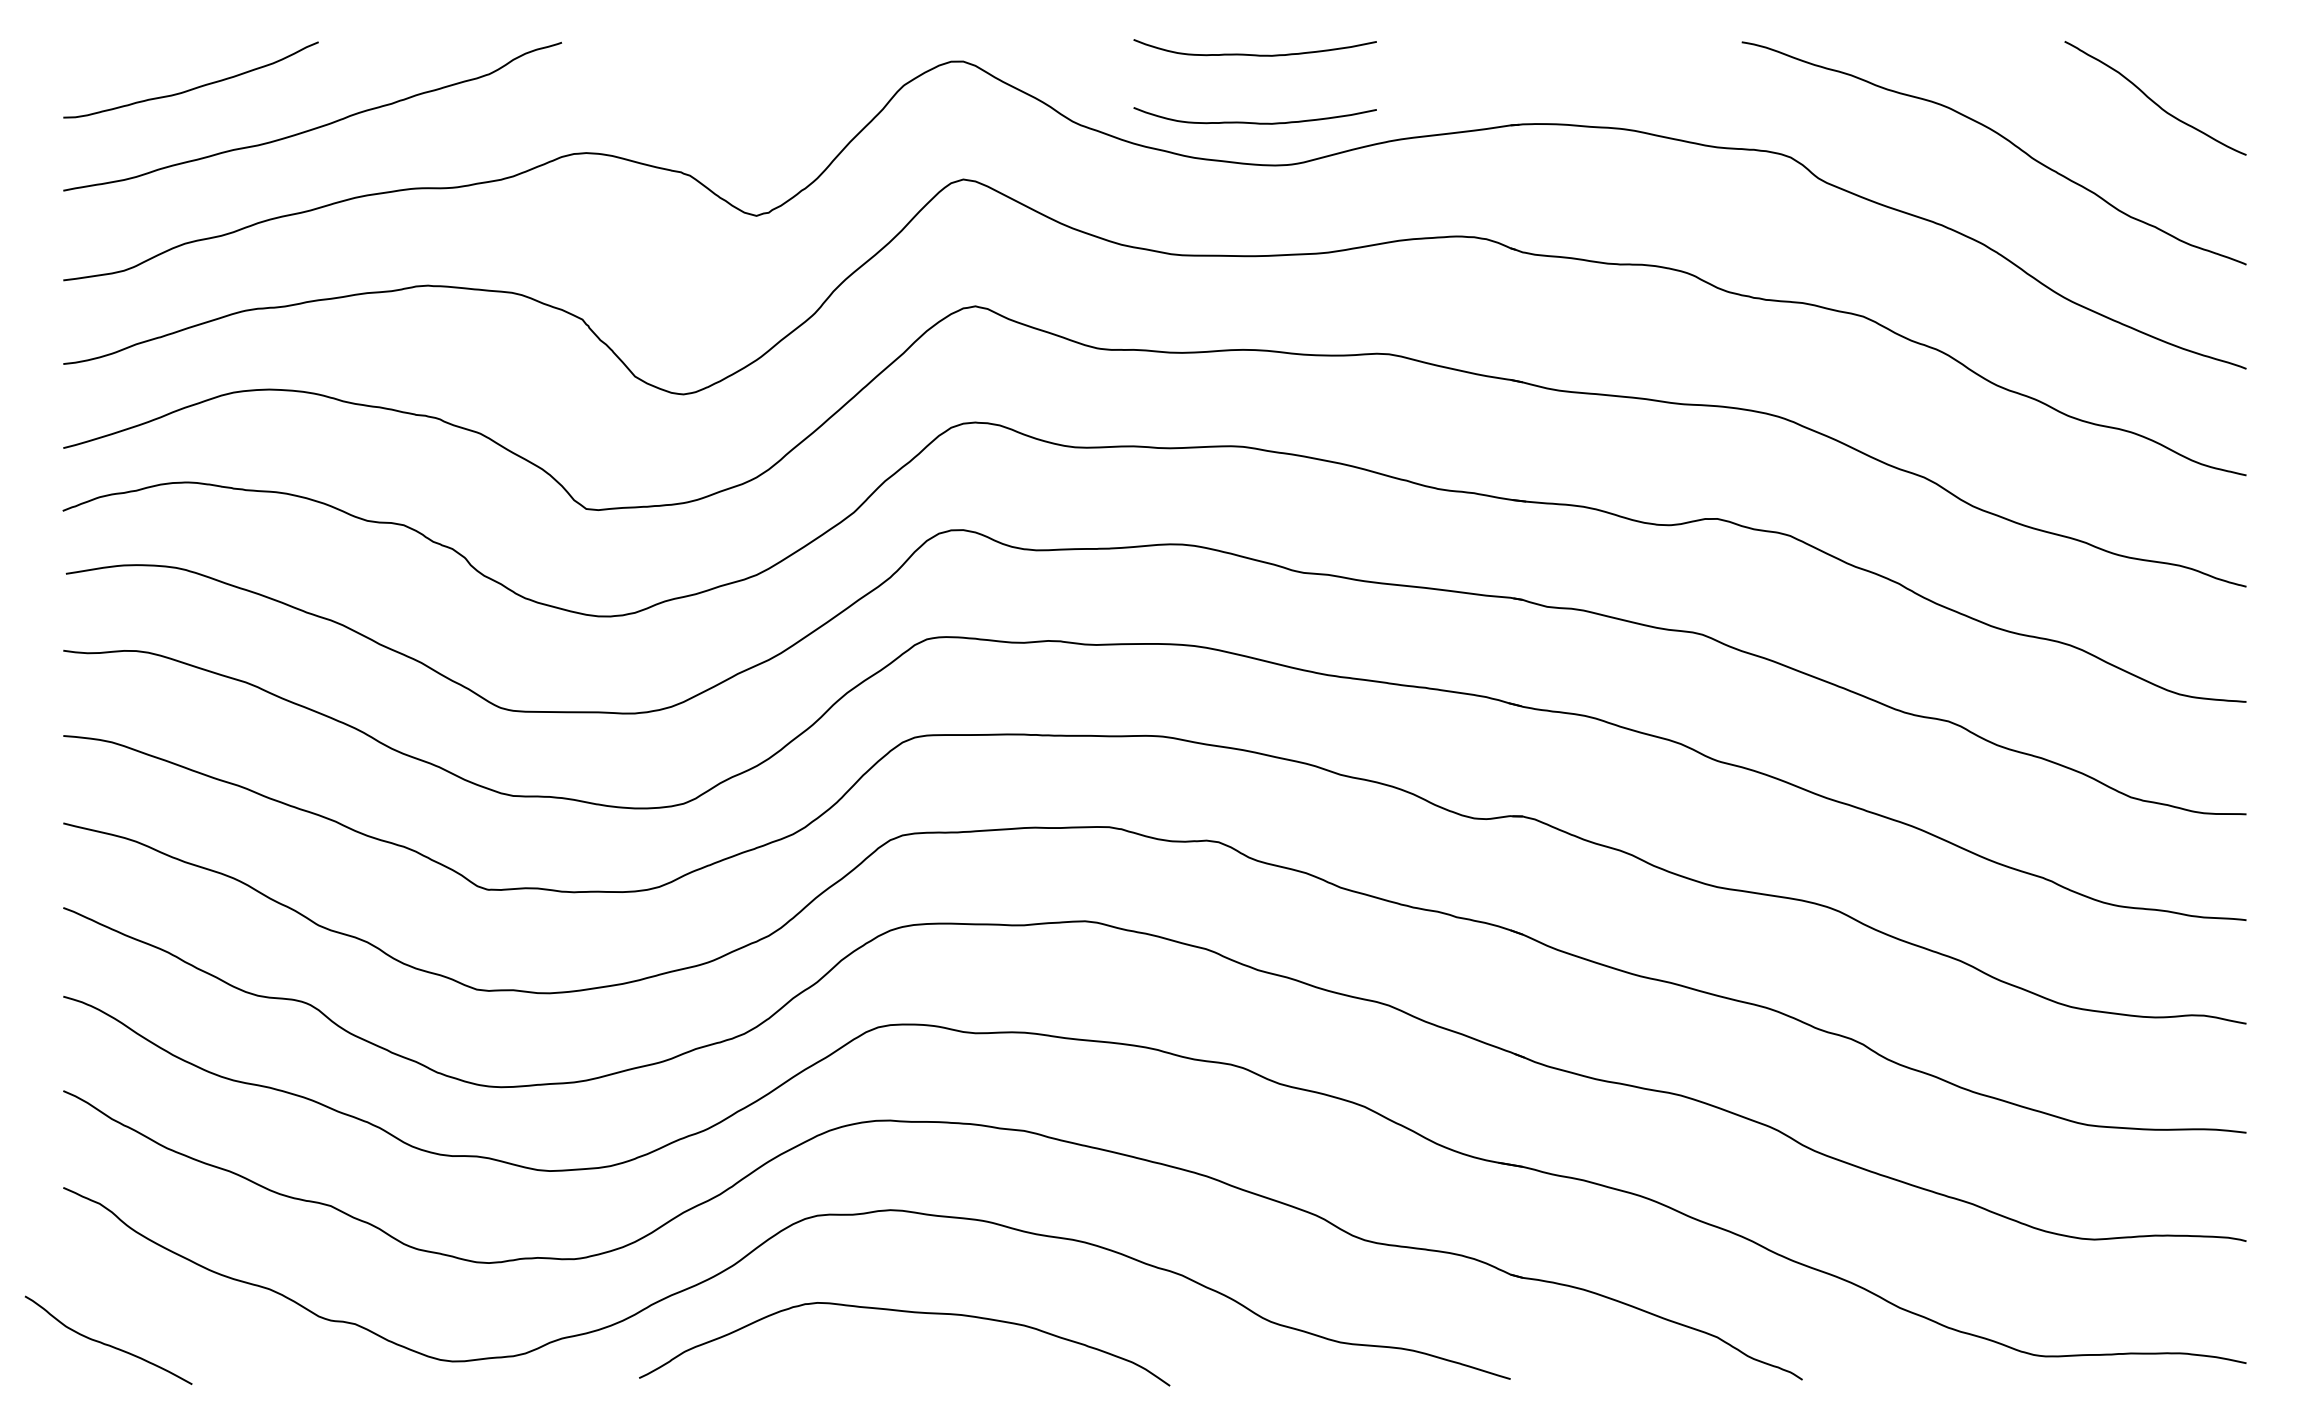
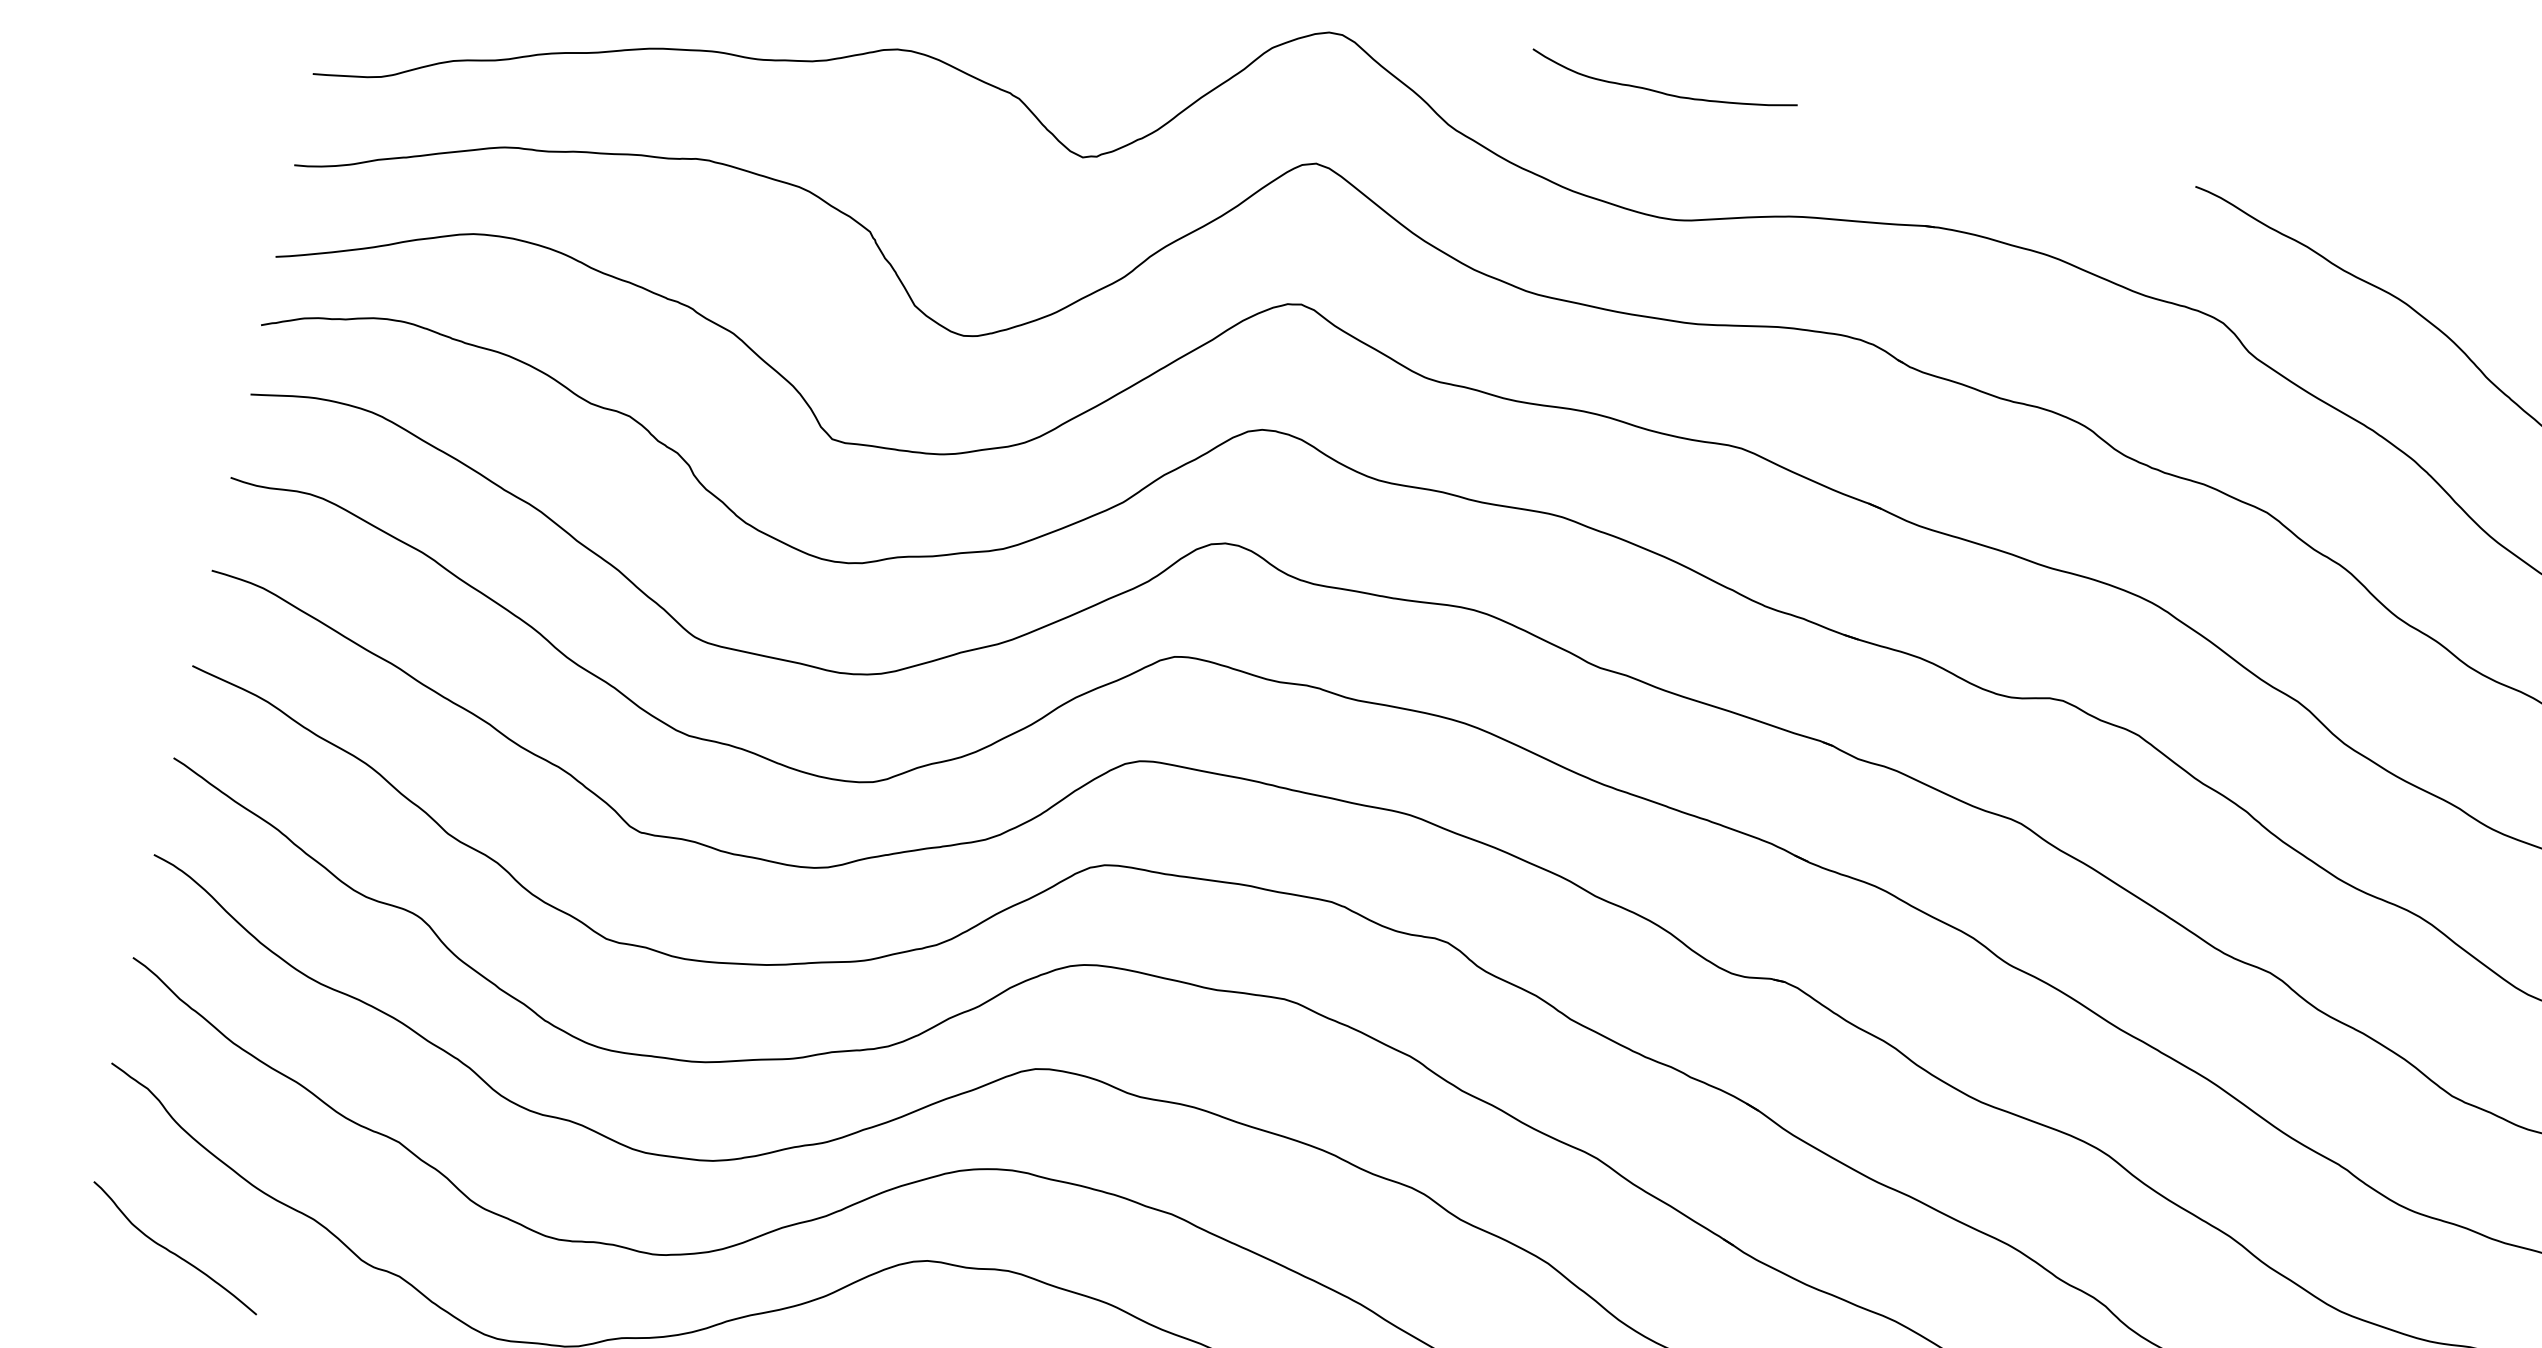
curve: (1254, 122) -> (1646, 166), removed
curve: (106, 1343) -> (172, 1251), moved

